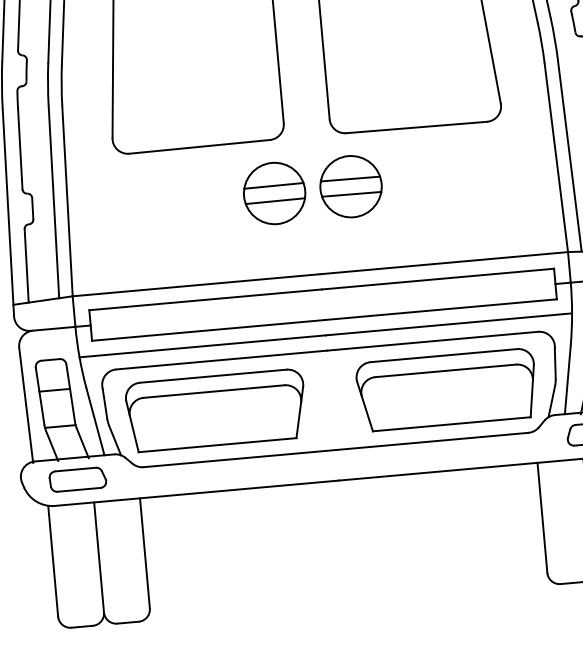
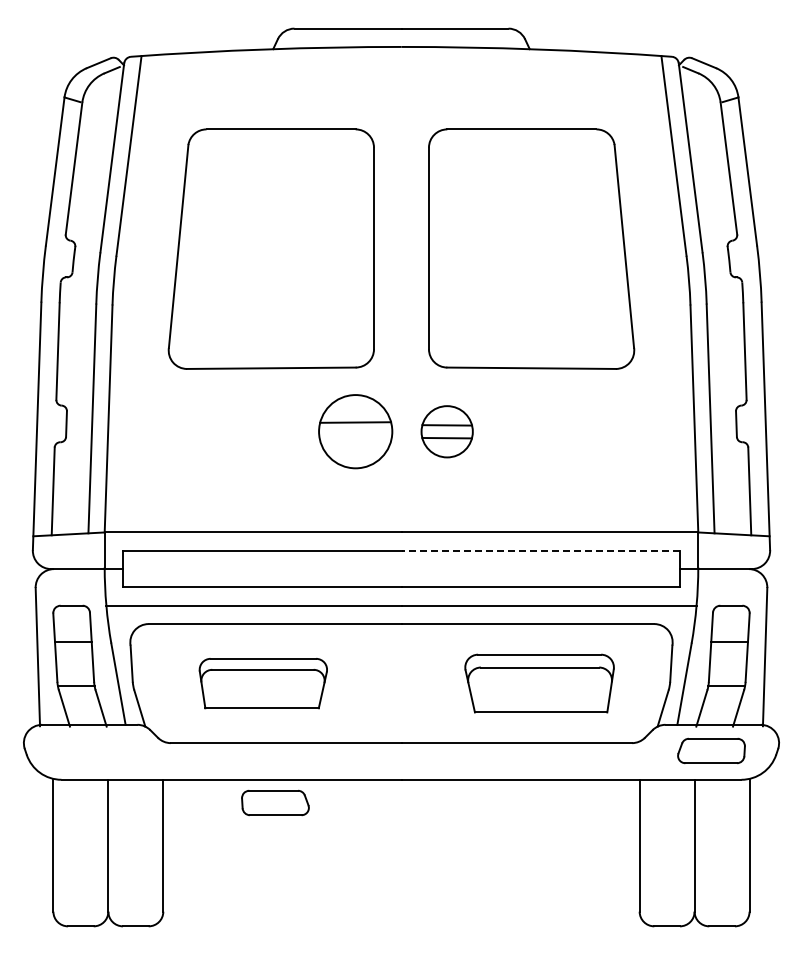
part: (350, 186) -> (446, 431), size x0.7
line: (275, 200) -> (355, 440), removed
line: (437, 278) -> (540, 550), solid -> dashed
part: (446, 389) -> (539, 683), size x0.7
part: (216, 410) -> (263, 683), size x0.6
part: (77, 479) -> (275, 802), moved

